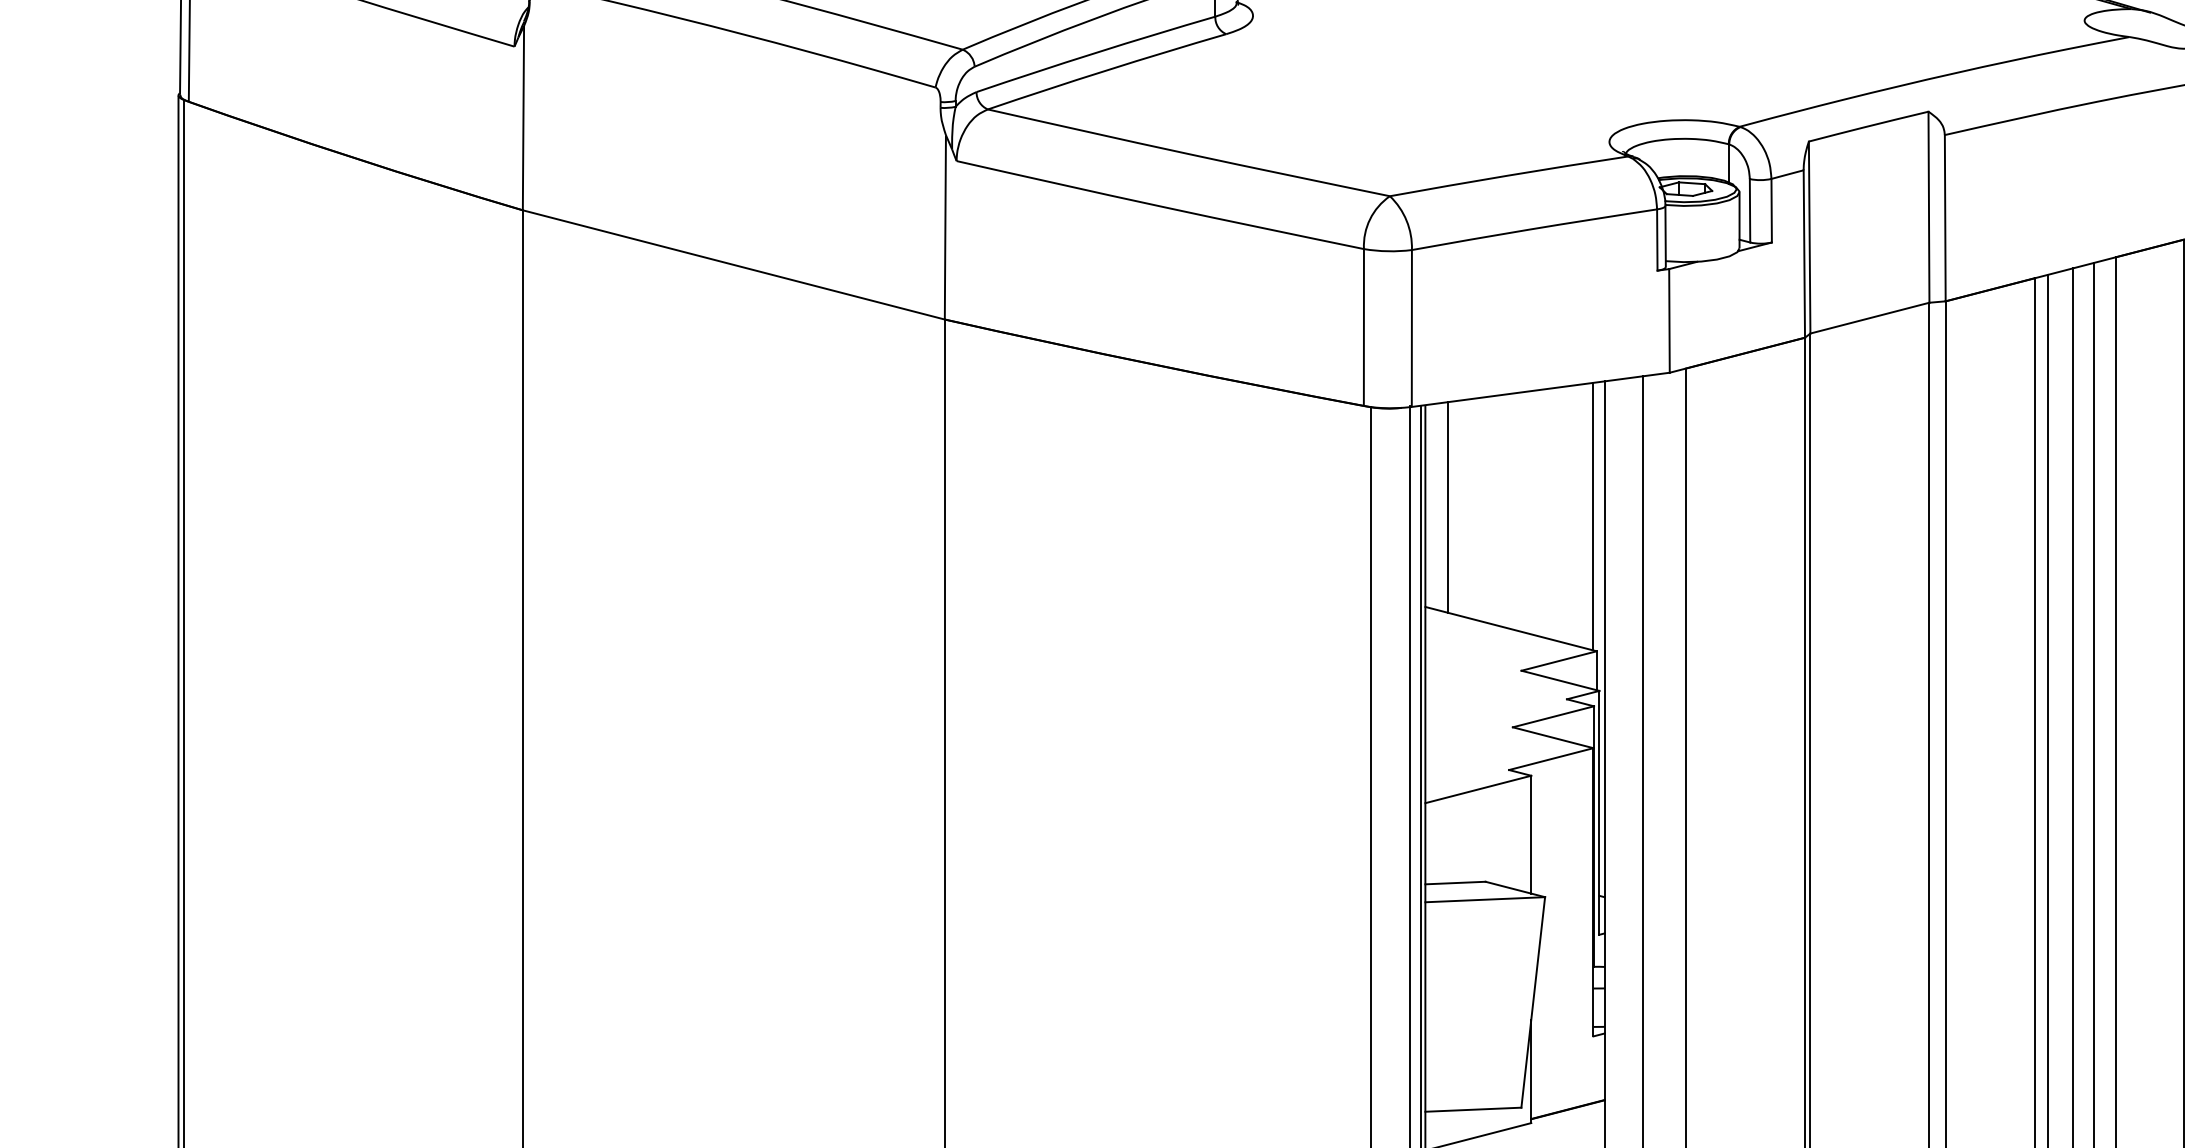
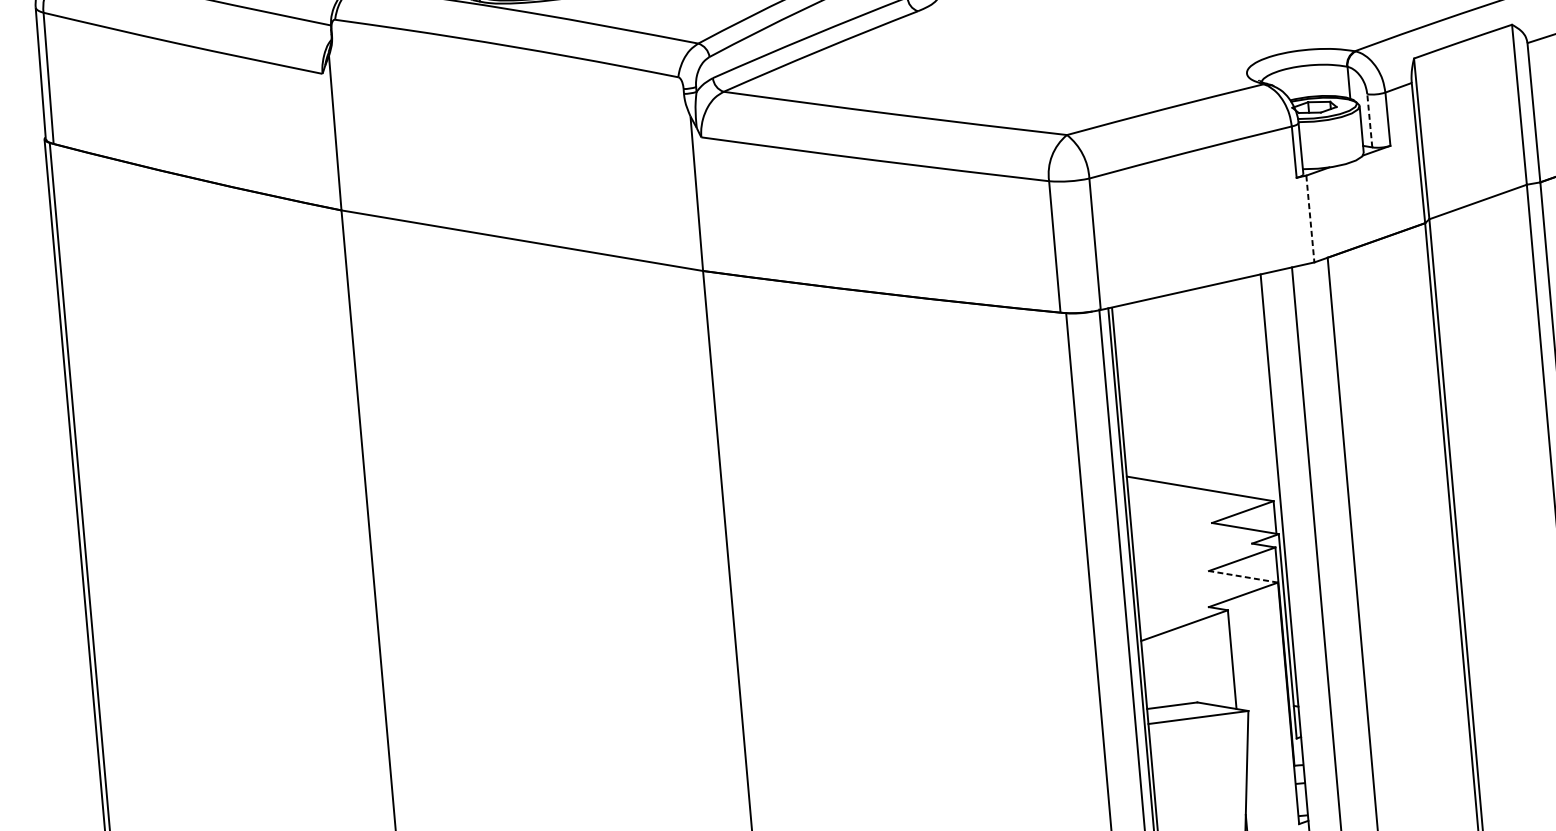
line: (1750, 210) -> (1370, 120), solid -> dashed
line: (1669, 320) -> (1310, 218), solid -> dashed
line: (1447, 507) -> (1138, 391), removed
line: (1593, 516) -> (1261, 388), removed
line: (1553, 737) -> (1243, 576), solid -> dashed

